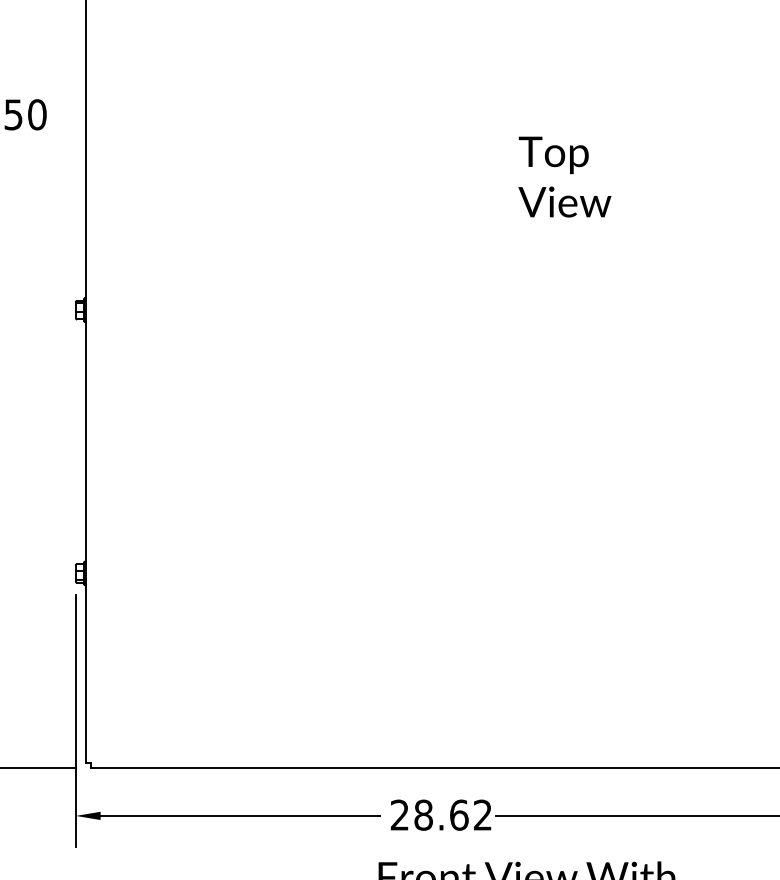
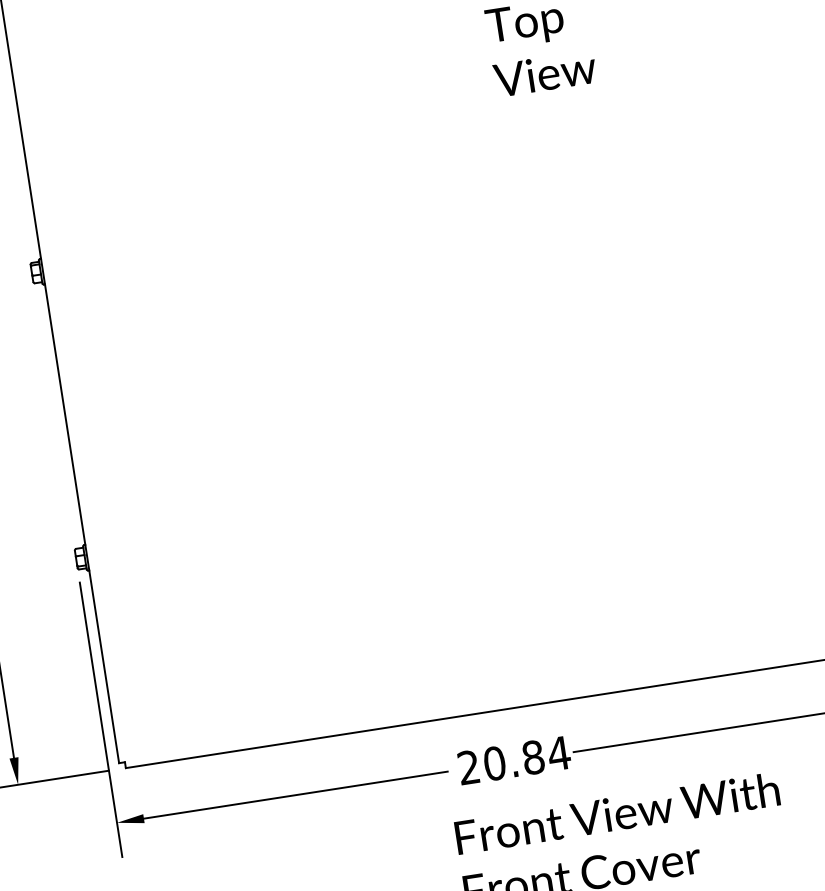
text: (453, 814) -> (527, 757), 28.62 -> 20.84

